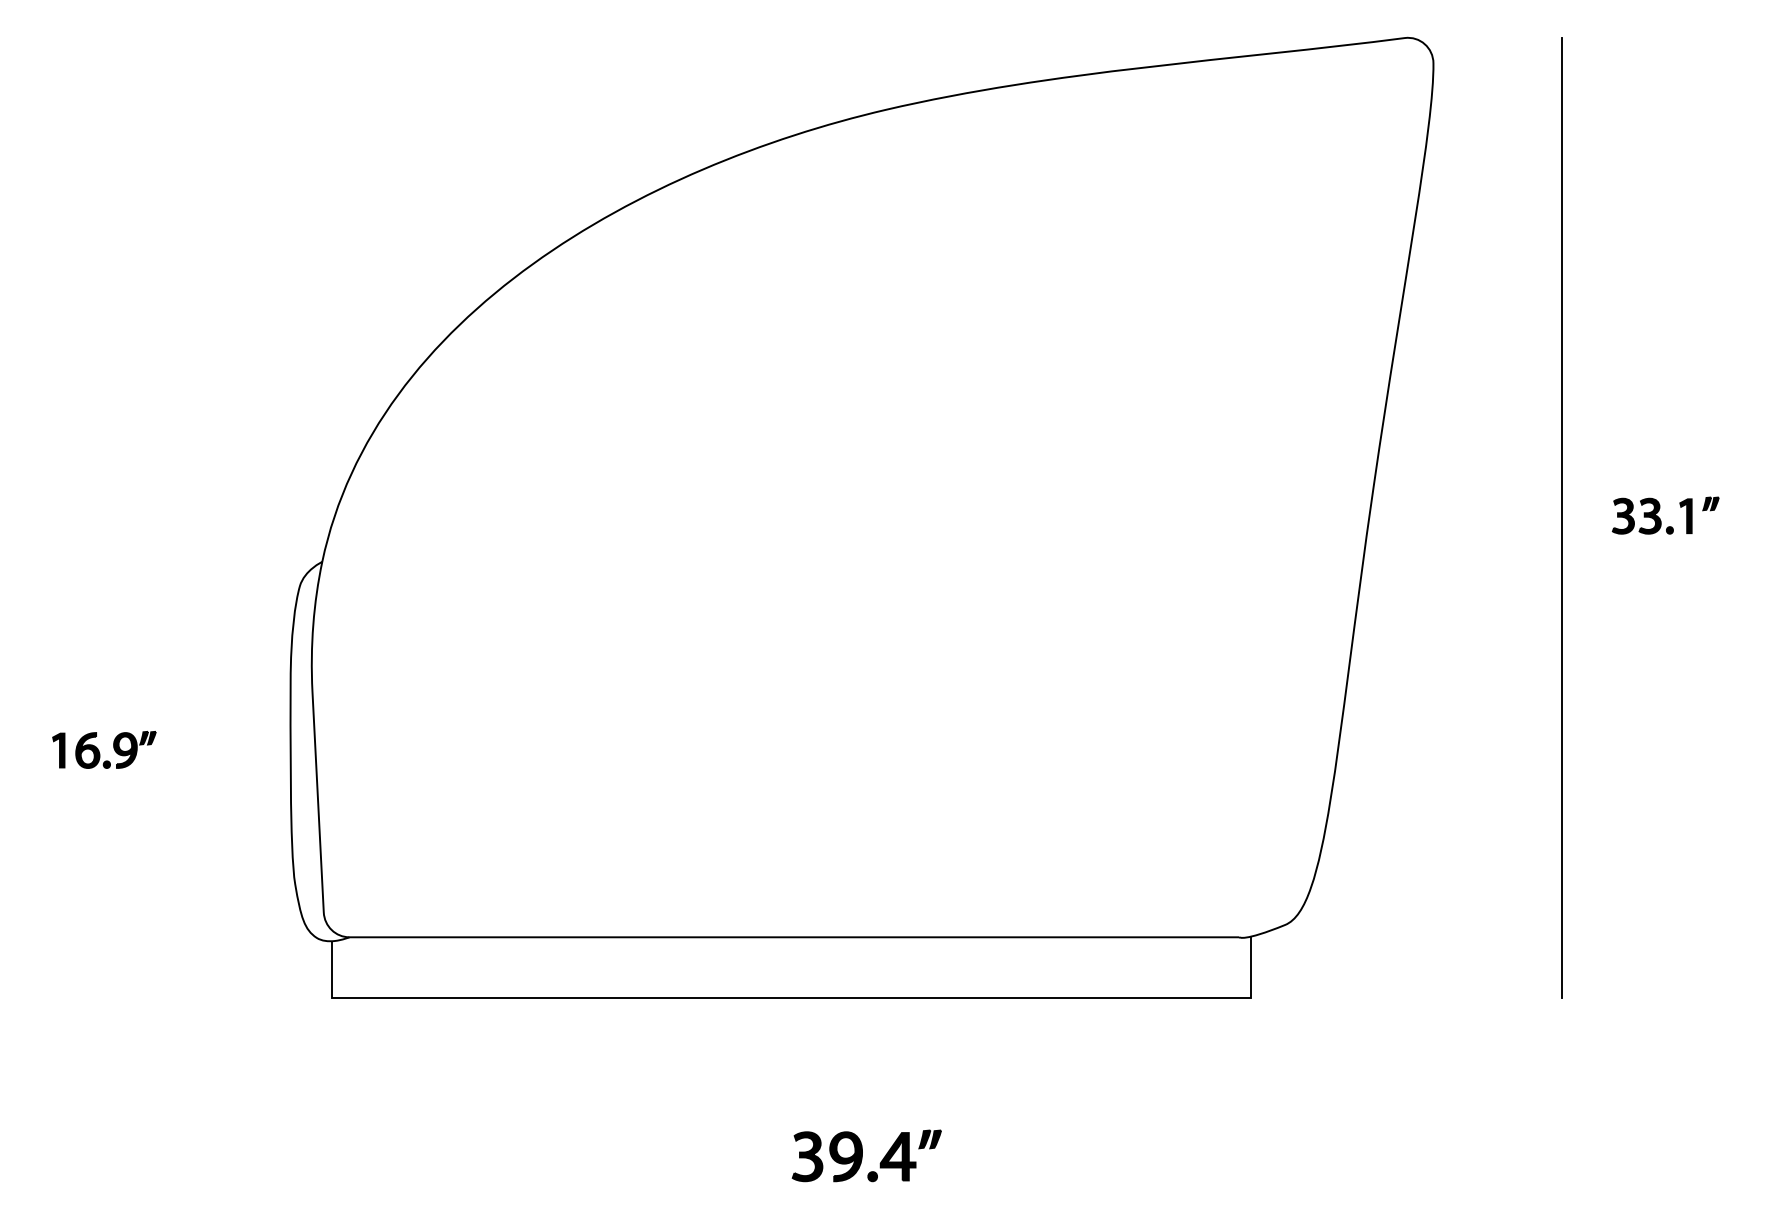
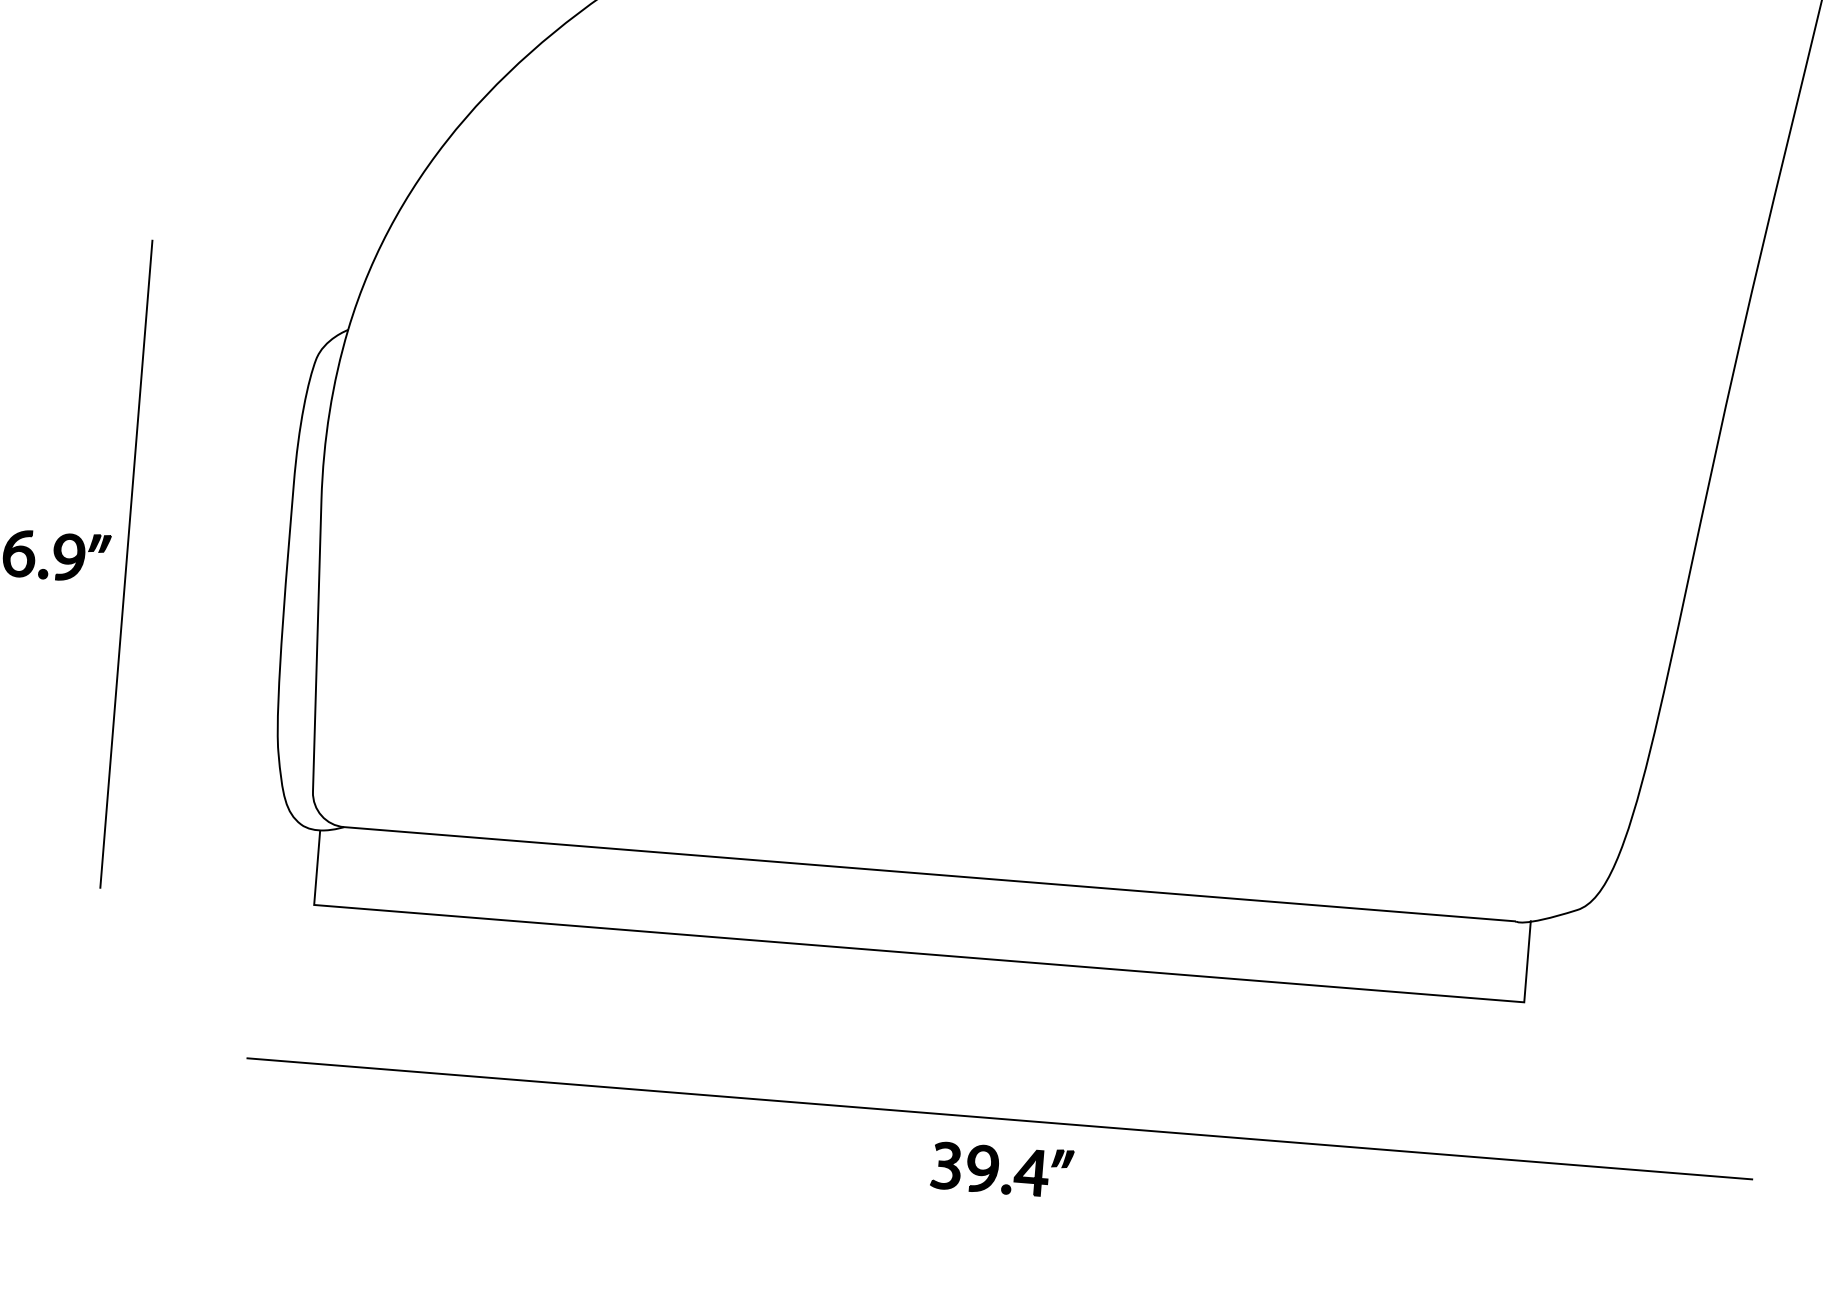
line: (169, 751) -> (126, 563), added
line: (861, 1117) -> (999, 1118), added
part: (866, 1155) -> (1001, 1169), size x0.71

